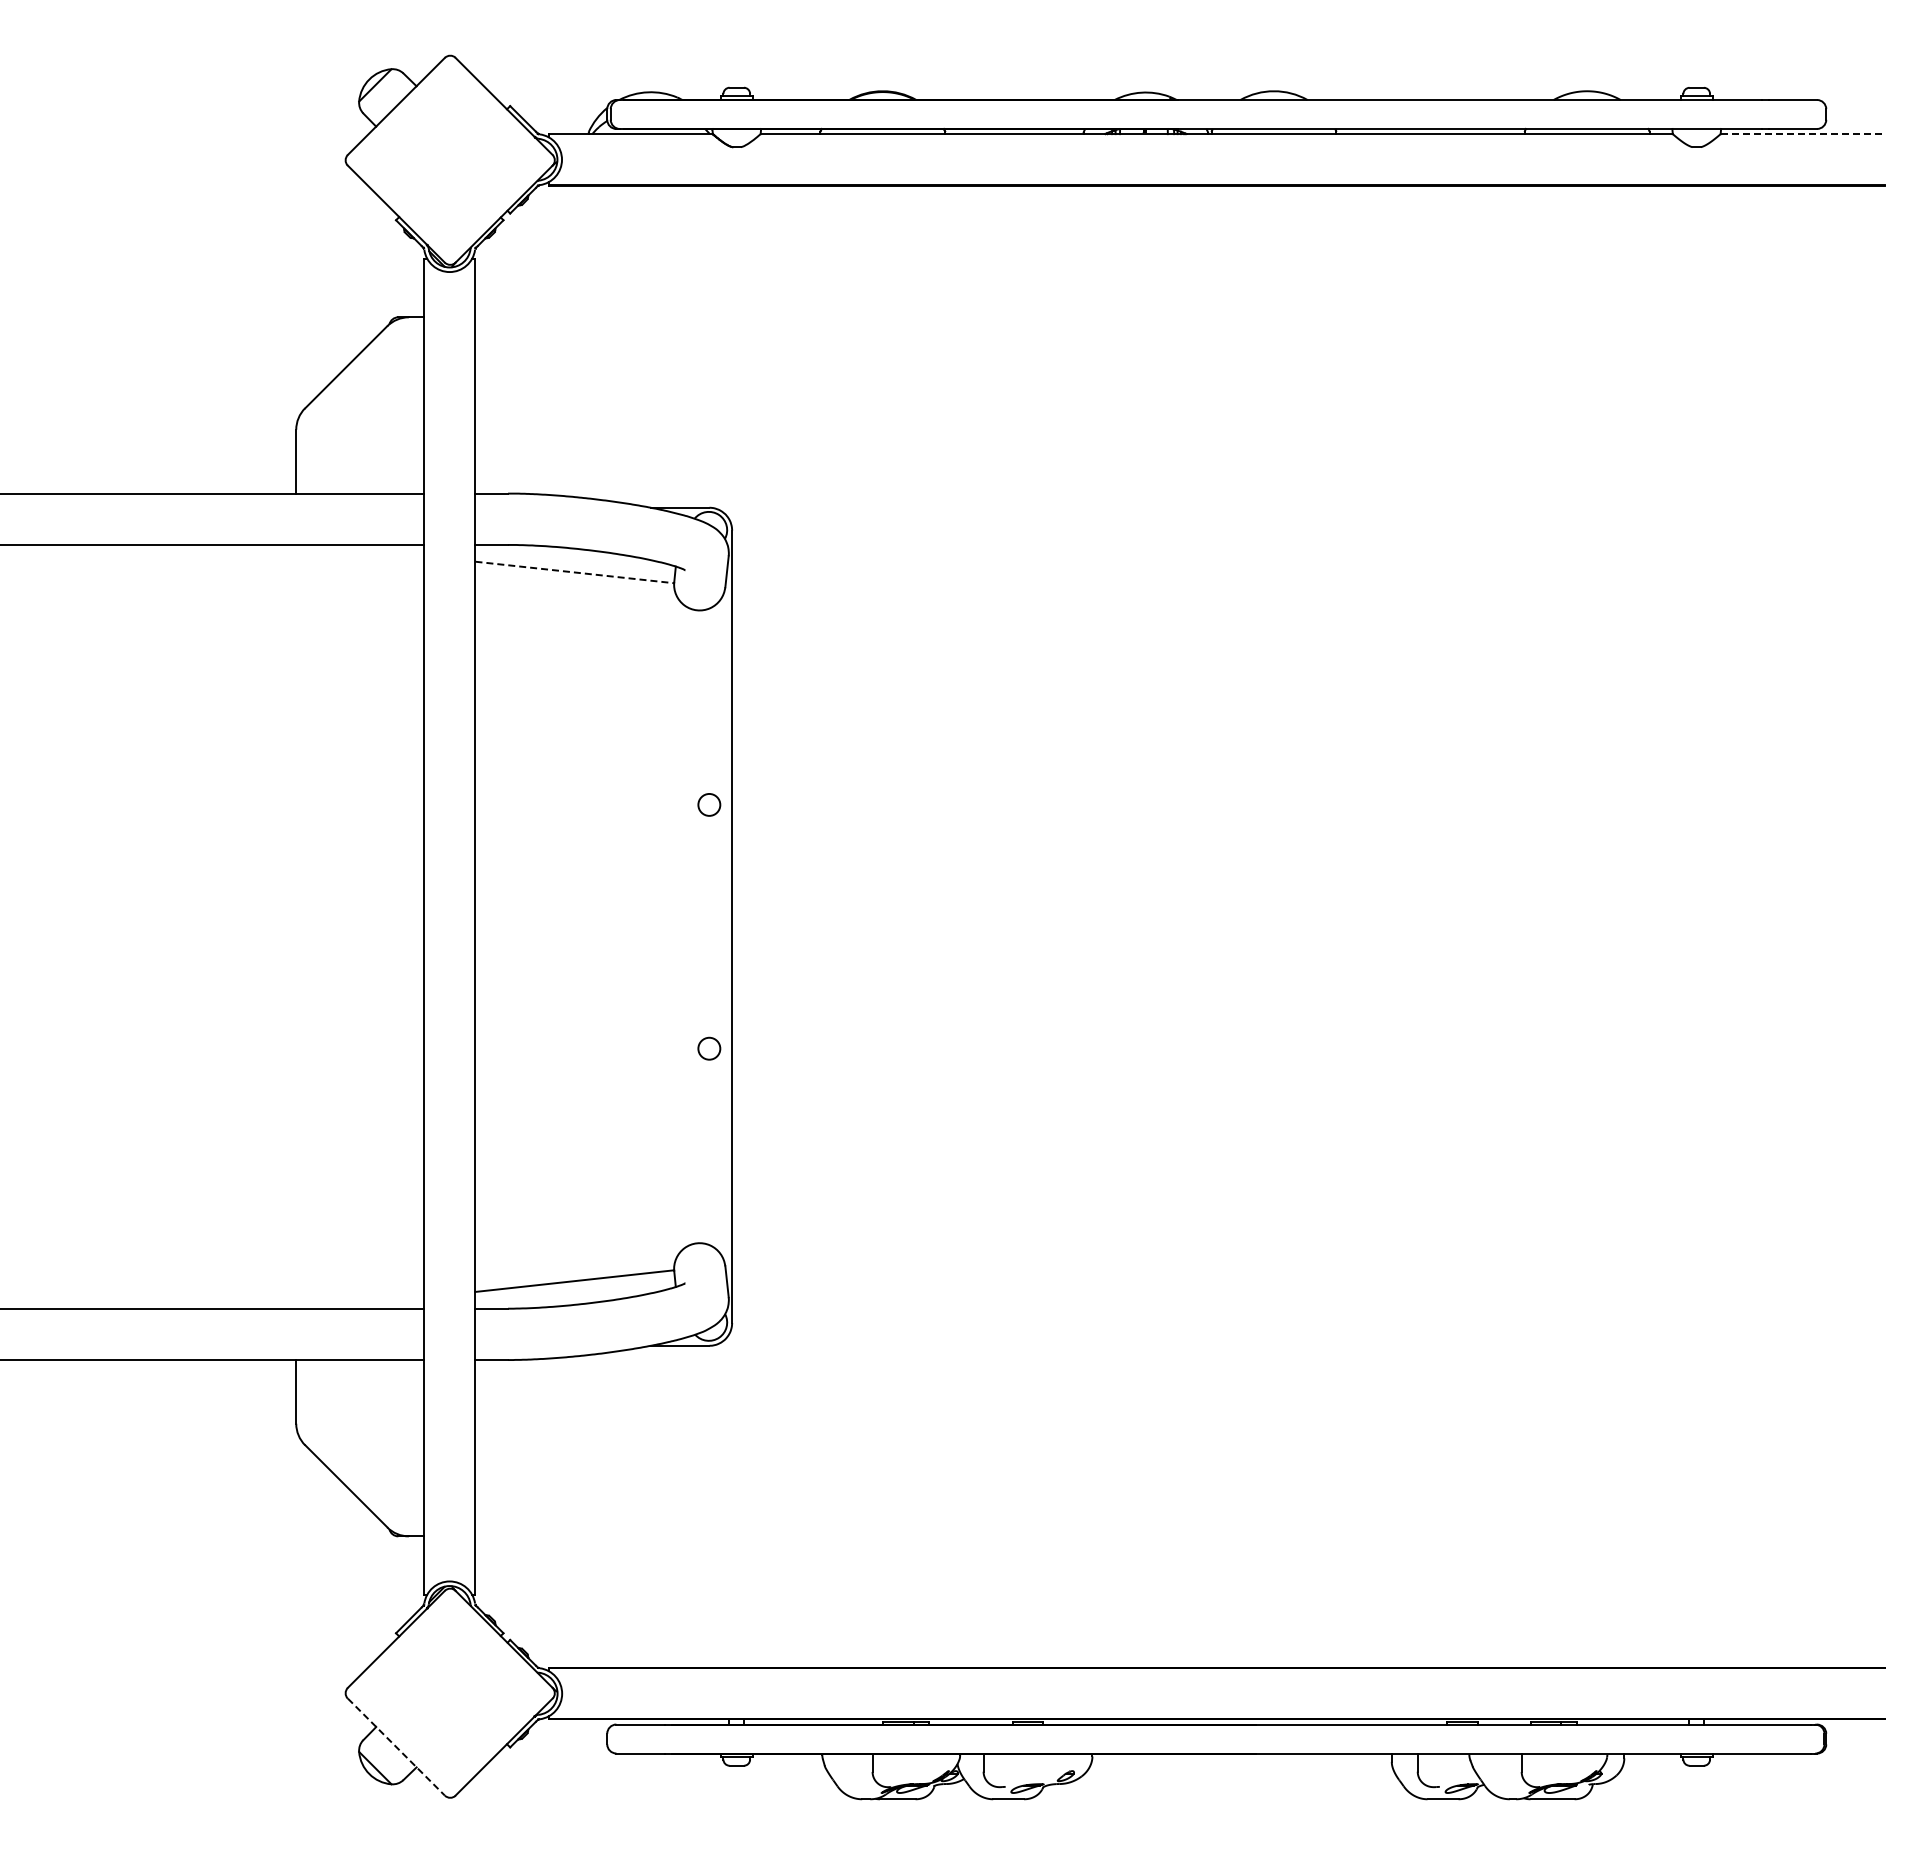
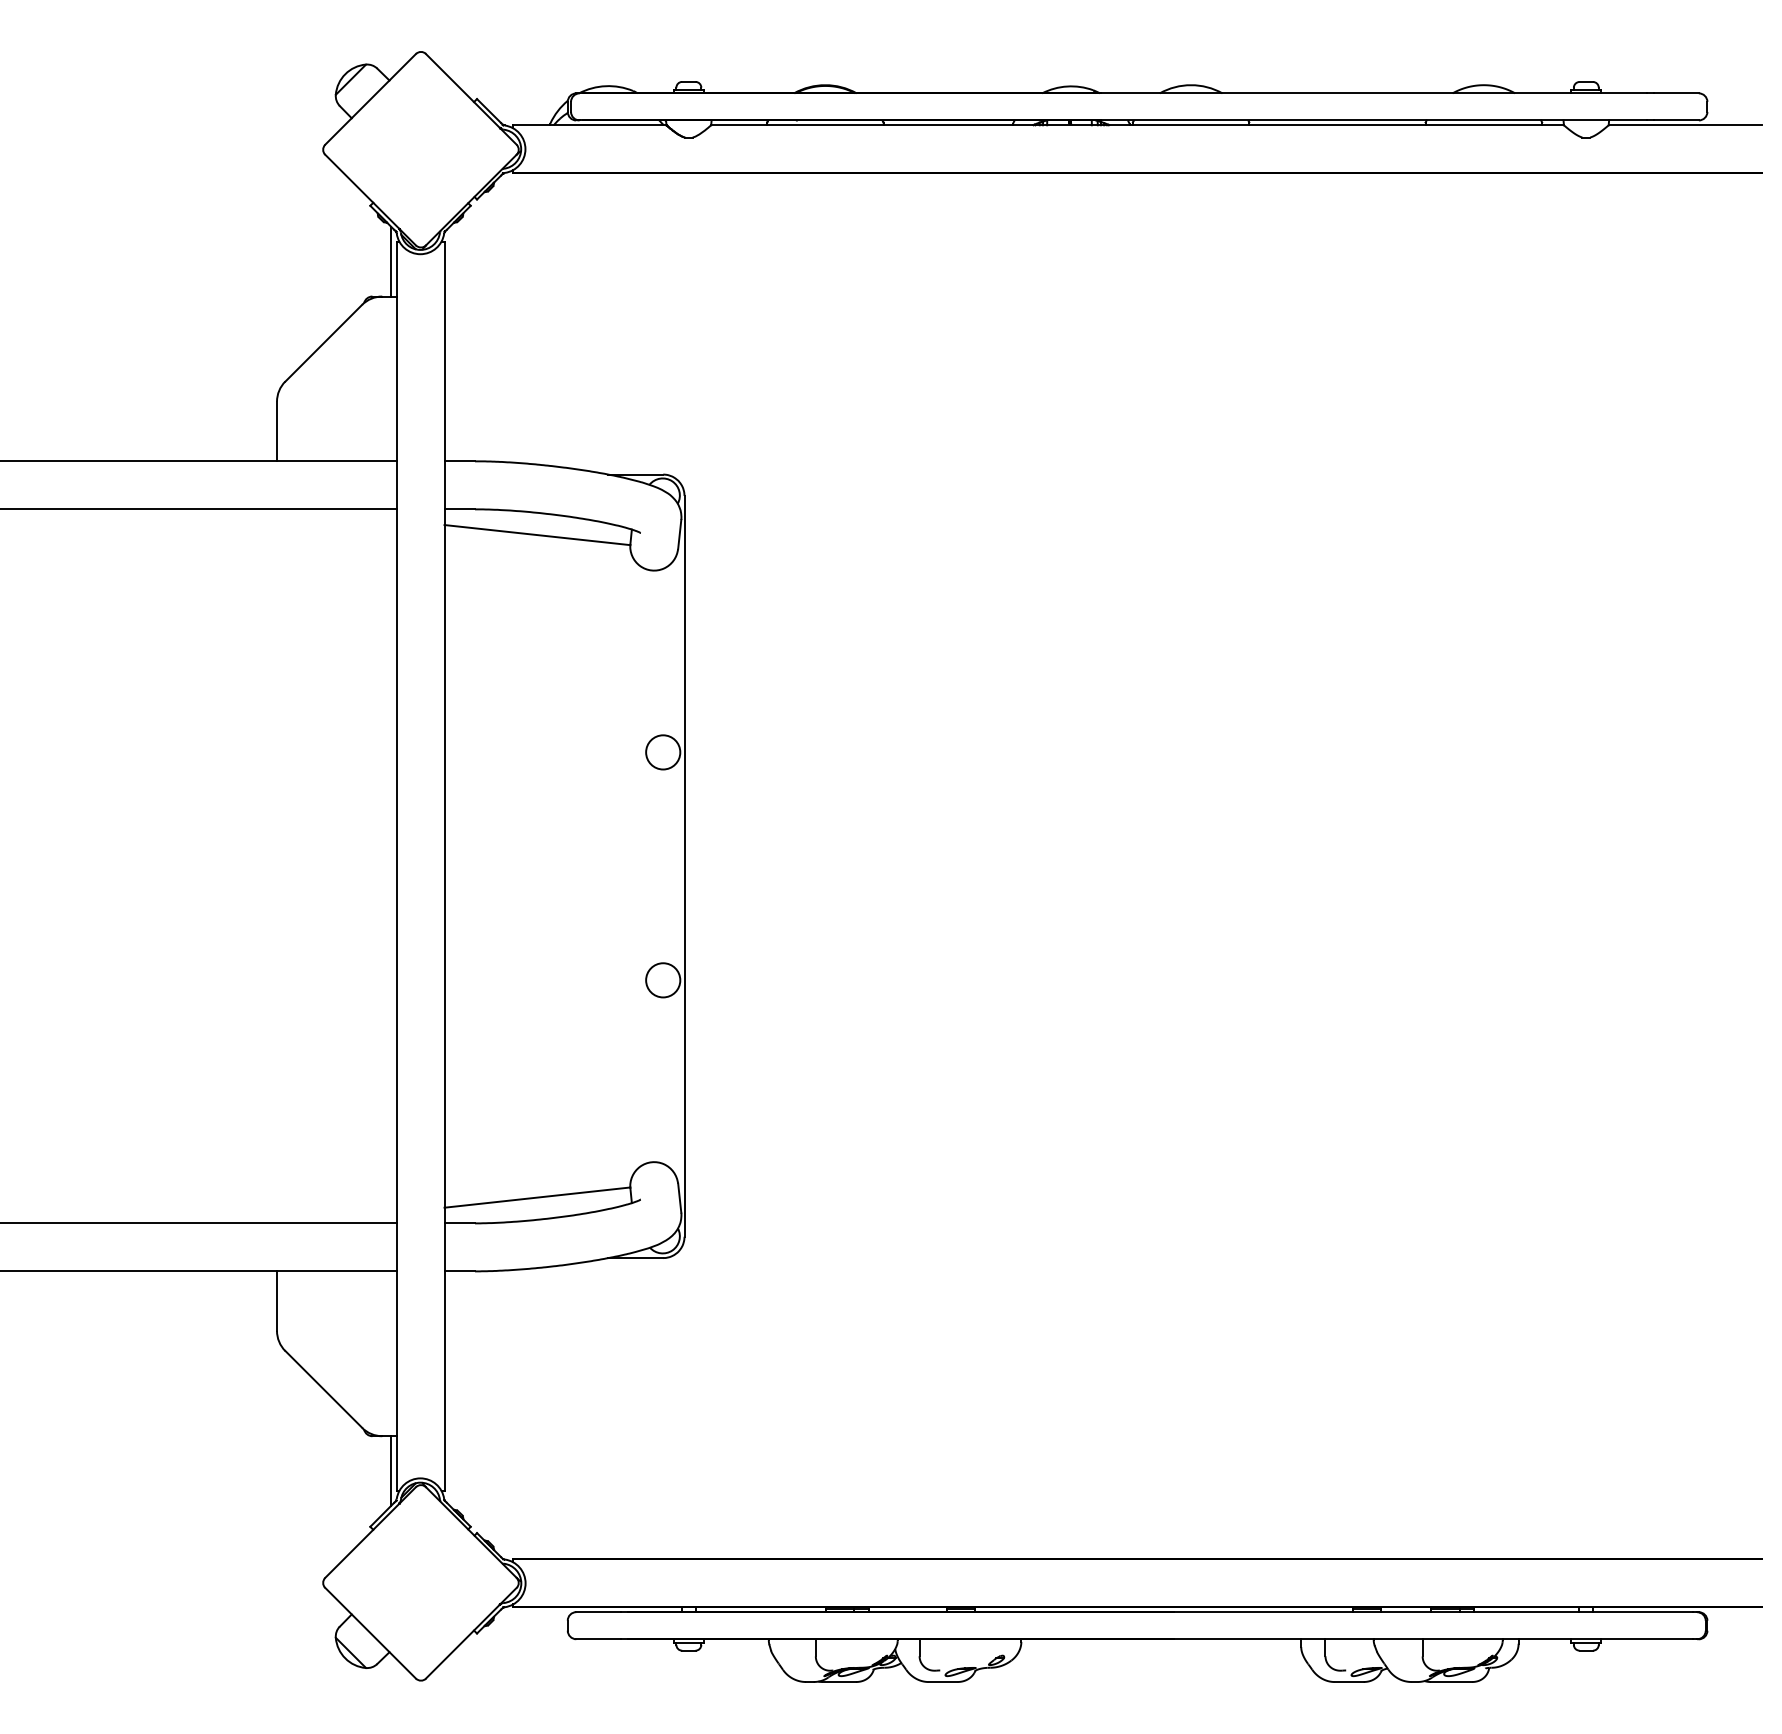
line: (1803, 134) -> (1686, 125), dashed -> solid
line: (418, 279) -> (391, 261), added
line: (574, 572) -> (537, 535), dashed -> solid
circle: (709, 804) -> (663, 752), size x1.67
circle: (709, 1048) -> (663, 980), size x1.67
line: (418, 1573) -> (391, 1470), added
line: (396, 1747) -> (370, 1633), dashed -> solid

